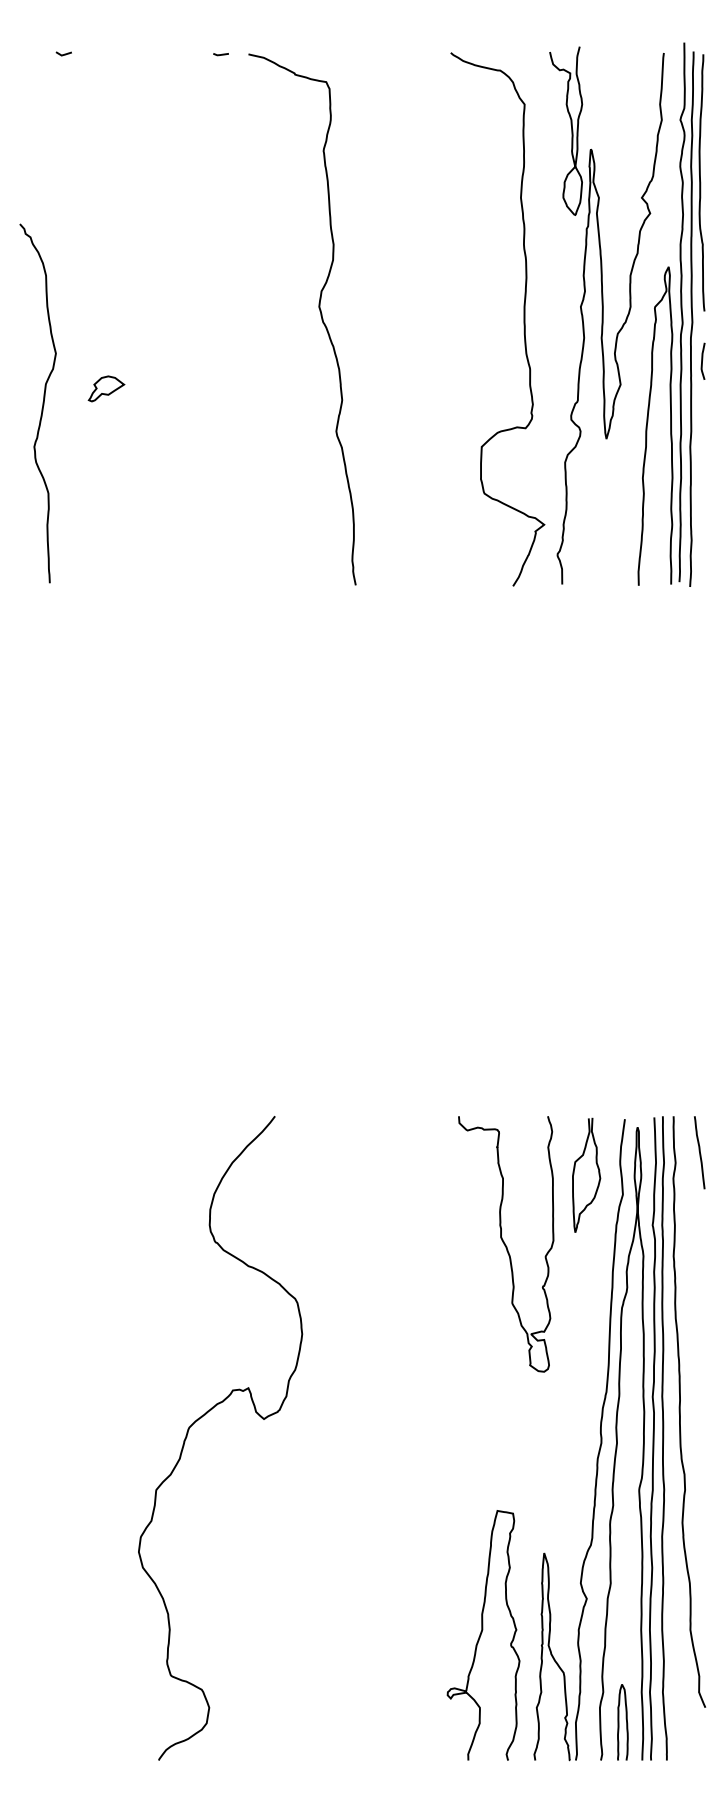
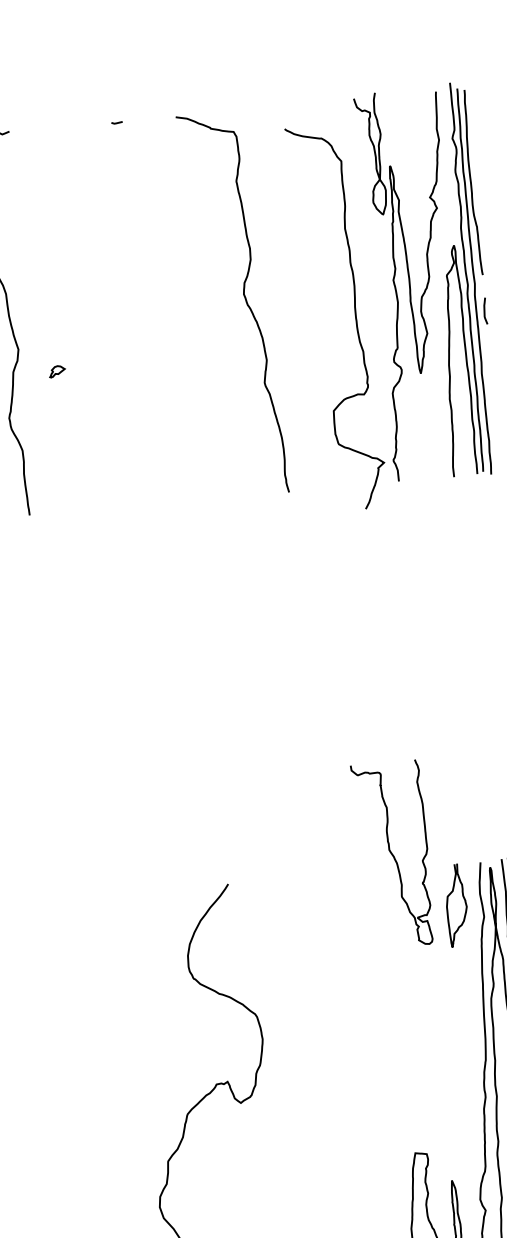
curve: (320, 316) -> (245, 301), moved
curve: (523, 319) -> (355, 316), moved
part: (106, 388) -> (57, 371), size x0.6
curve: (505, 1244) -> (392, 854), moved

